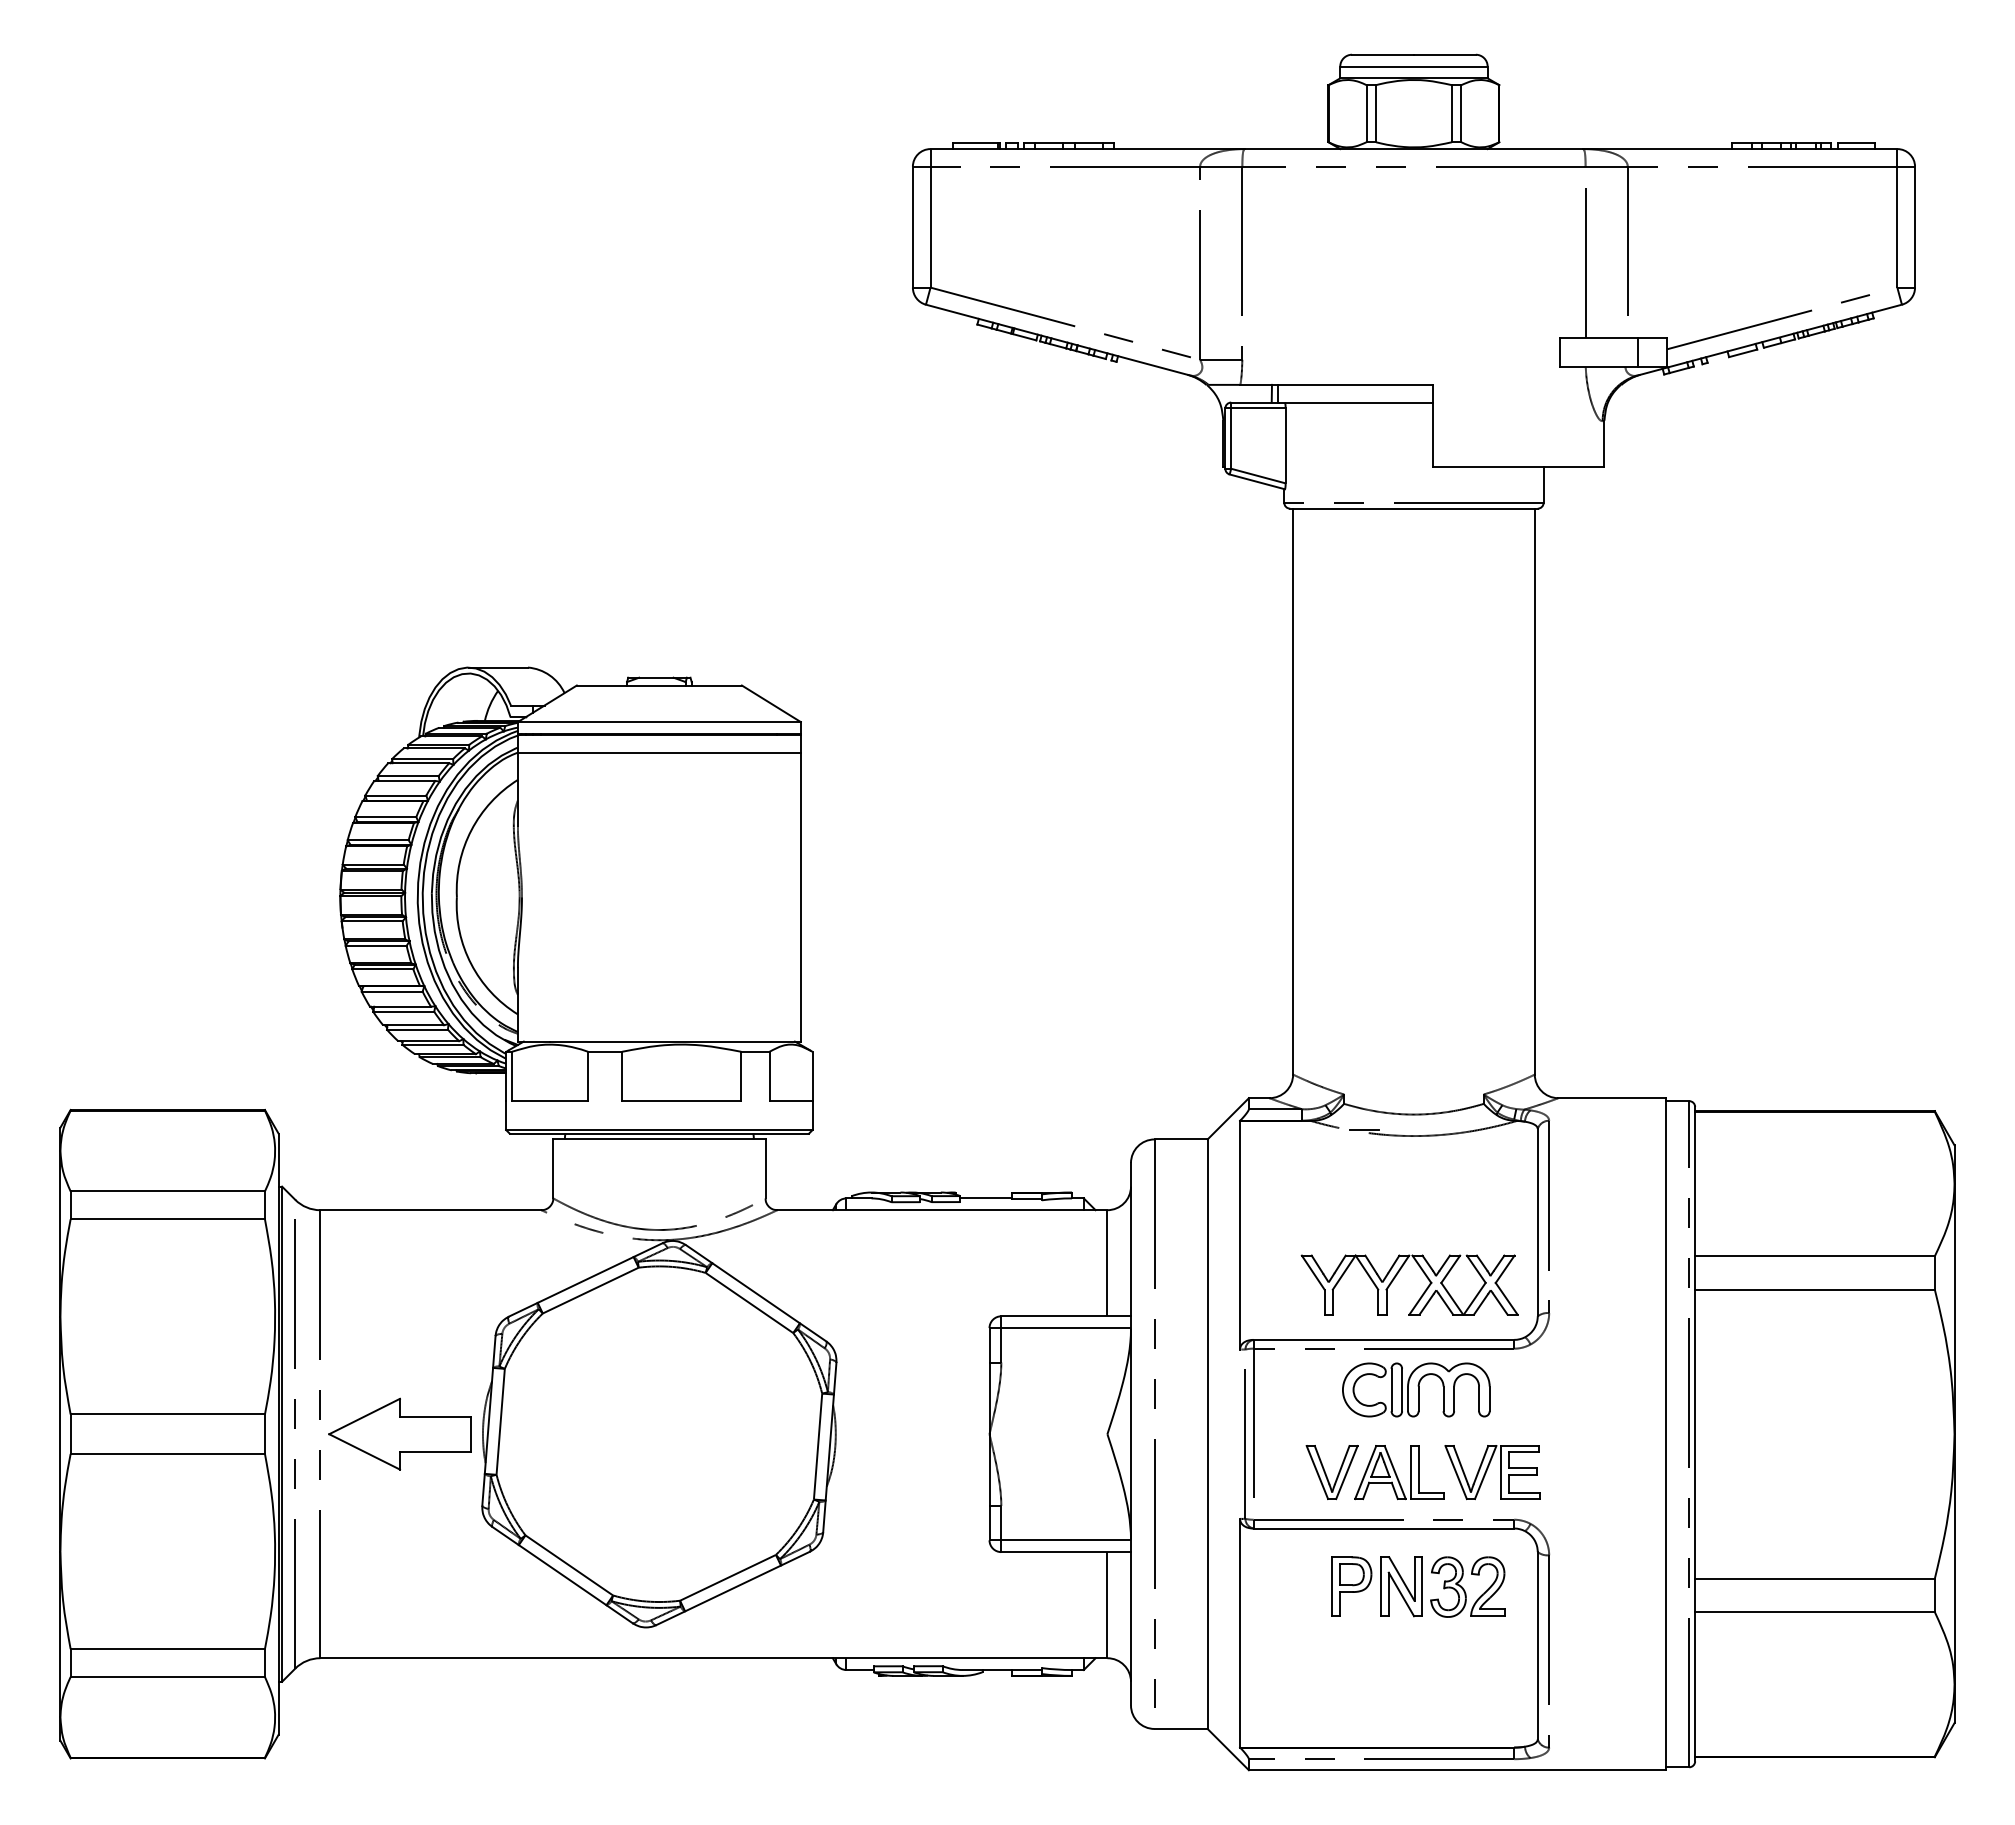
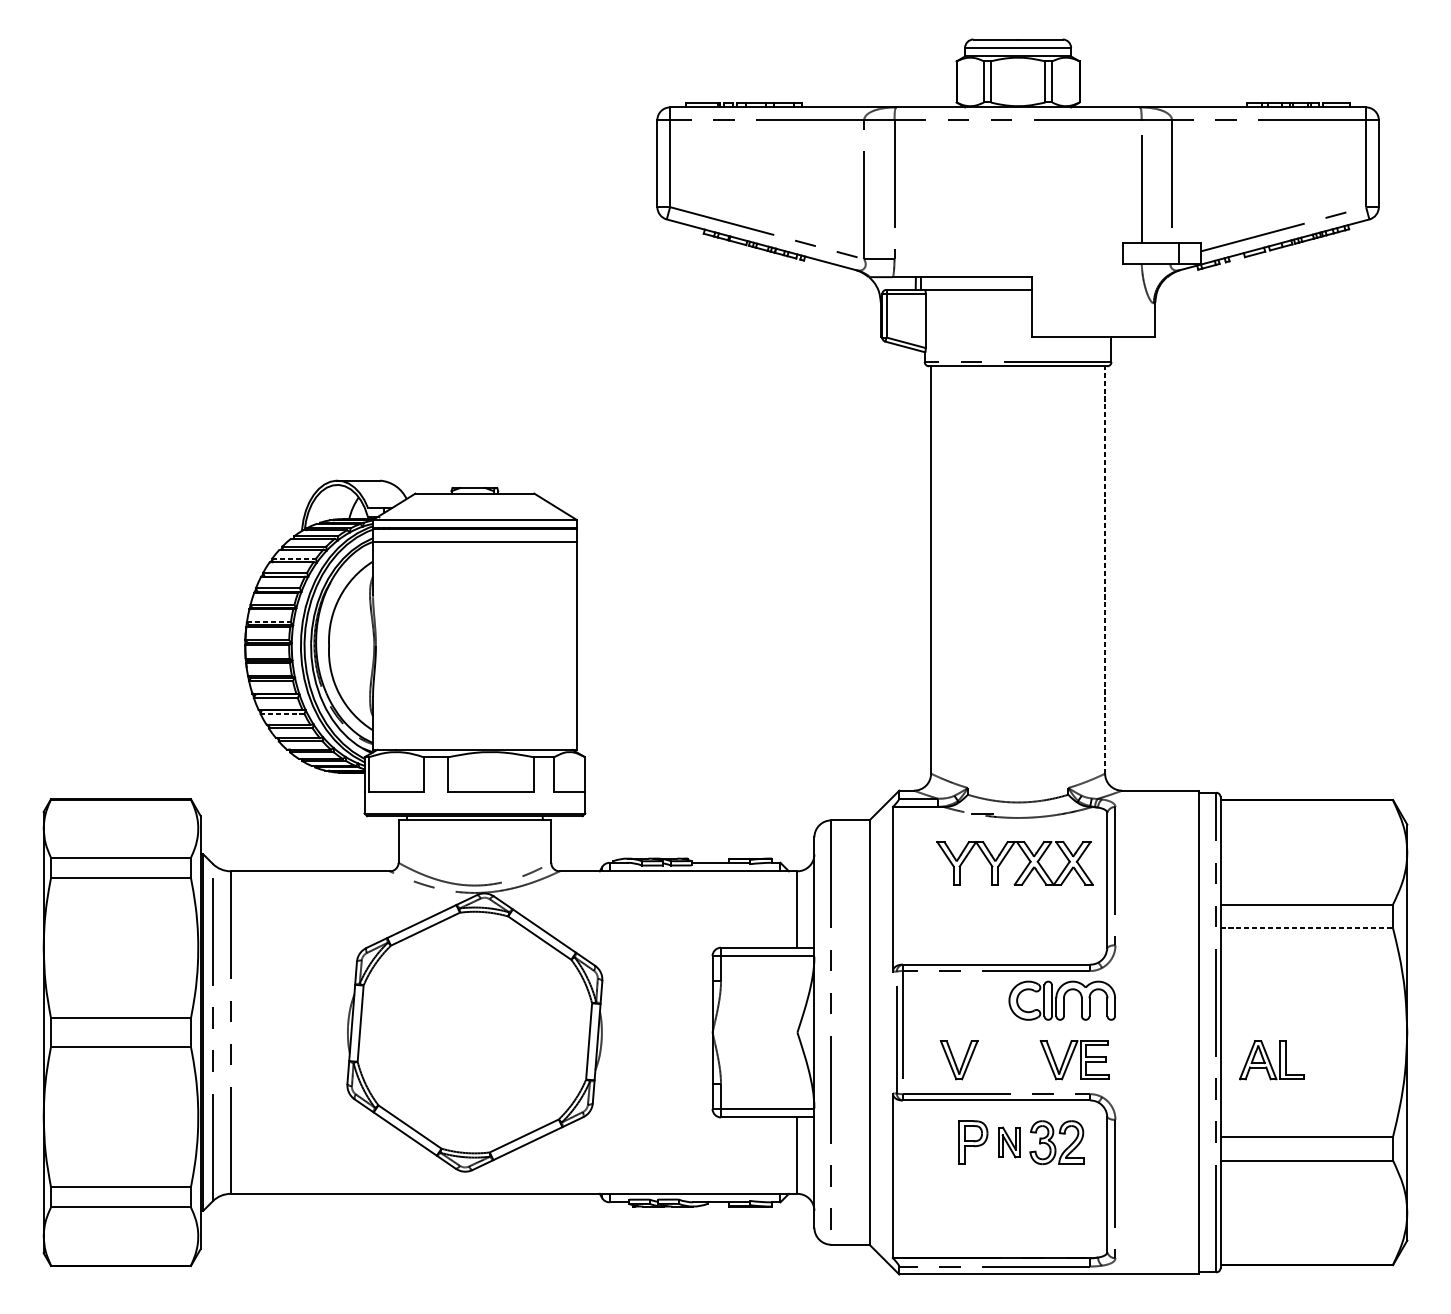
line: (408, 776) -> (294, 559), solid -> dashed
line: (1534, 791) -> (1104, 569), solid -> dashed
line: (373, 864) -> (269, 622), solid -> dashed
line: (392, 991) -> (282, 713), solid -> dashed
part: (1397, 1275) -> (1006, 856), moved
line: (1814, 1289) -> (1306, 928), solid -> dashed
part: (1416, 1389) -> (1062, 1000), moved
part: (399, 1433) -> (287, 1032), removed
part: (1399, 1472) -> (1271, 1060), moved
part: (1401, 1586) -> (1009, 1142), size x0.7

